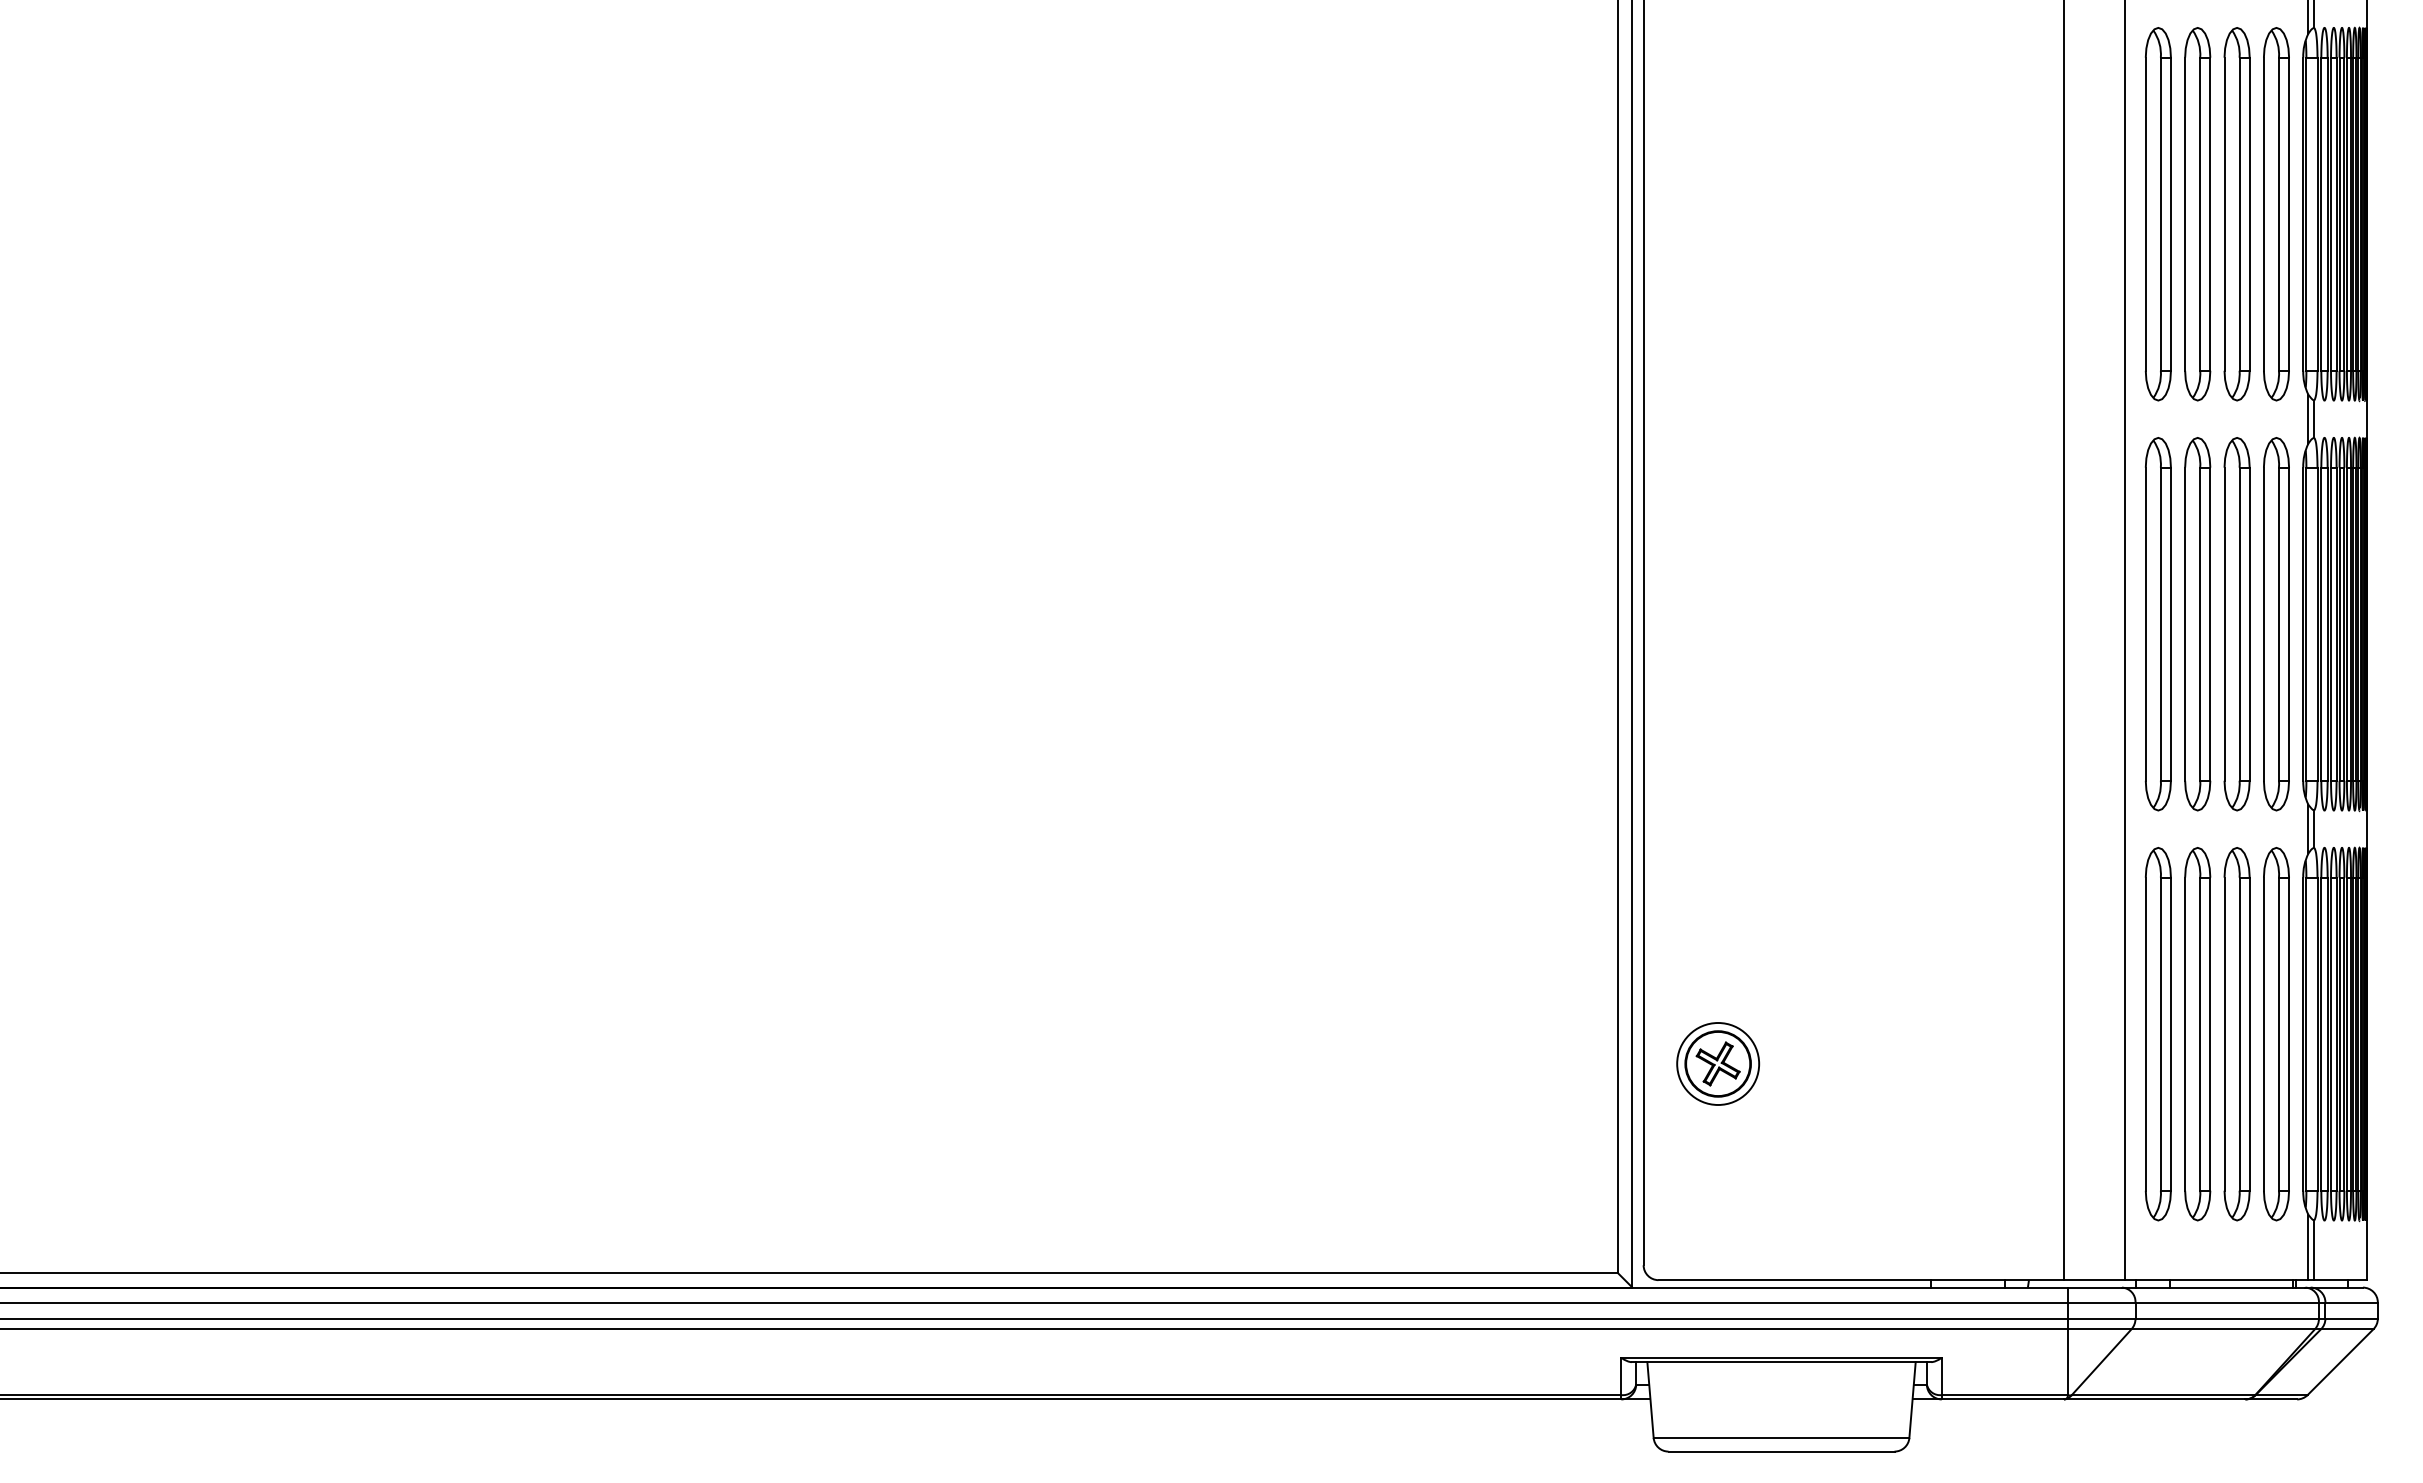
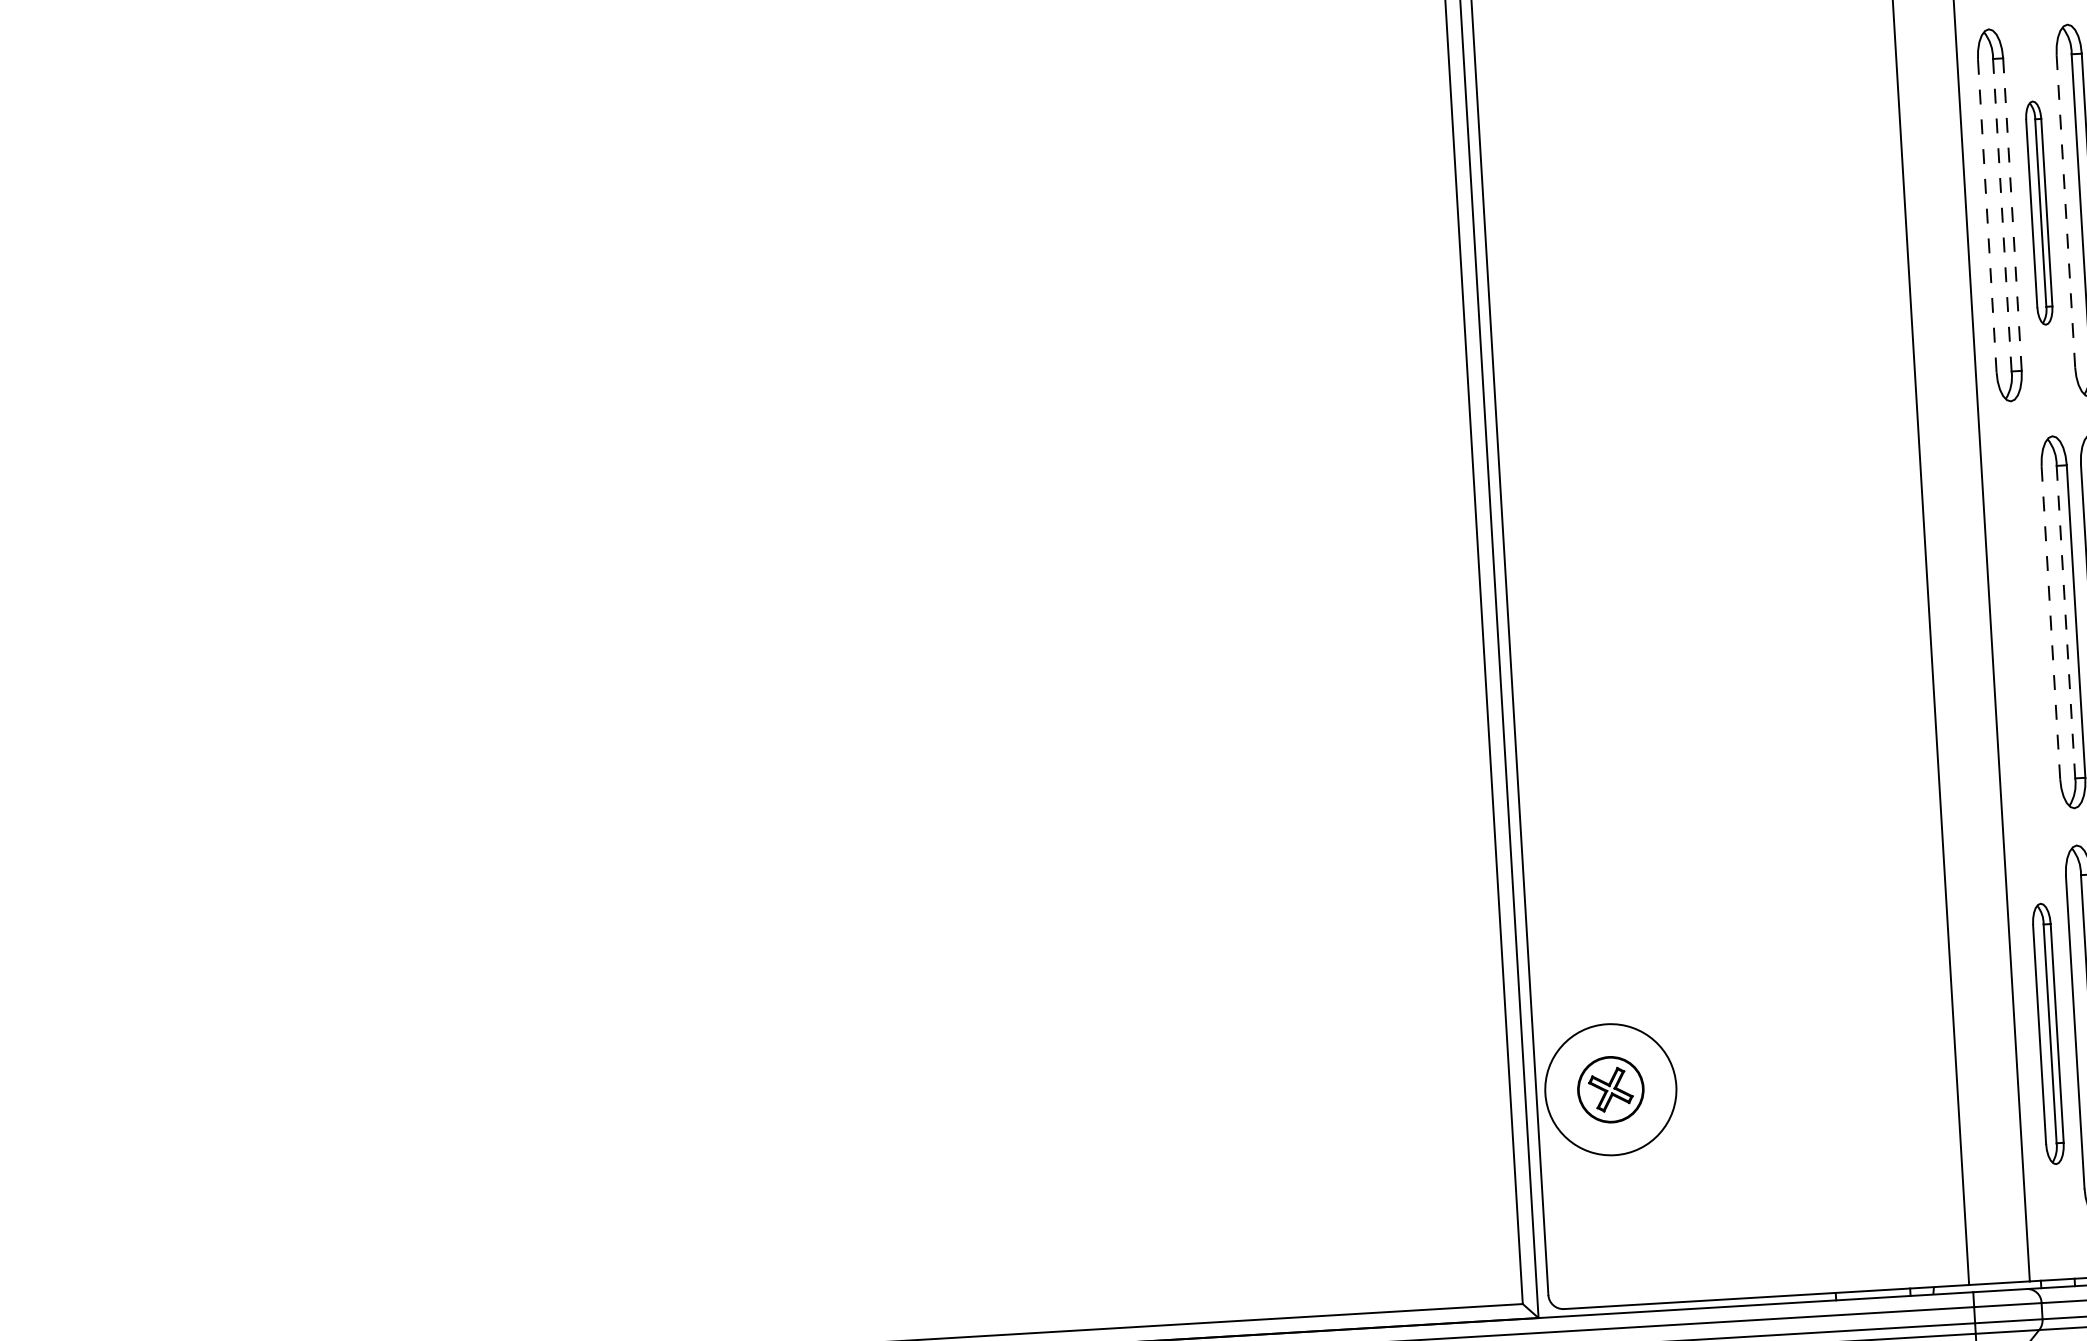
line: (2145, 214) -> (1987, 216), solid -> dashed
line: (2160, 214) -> (2002, 215), solid -> dashed
line: (2170, 214) -> (2012, 214), solid -> dashed
part: (2197, 214) -> (2038, 213), size x0.6
line: (2224, 214) -> (2065, 211), solid -> dashed
part: (2157, 624) -> (2023, 624), removed
line: (2185, 624) -> (2051, 623), solid -> dashed
line: (2200, 624) -> (2066, 622), solid -> dashed
part: (2157, 1034) -> (2047, 1034), size x0.7
circle: (1718, 1063) -> (1611, 1089), size x1.6

